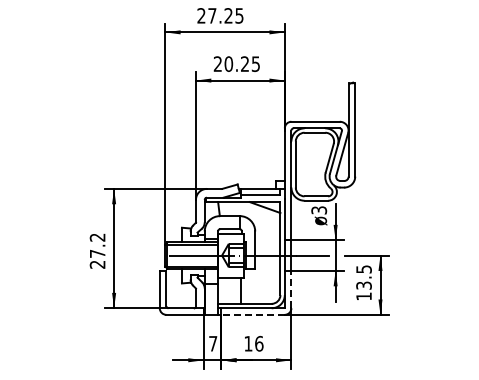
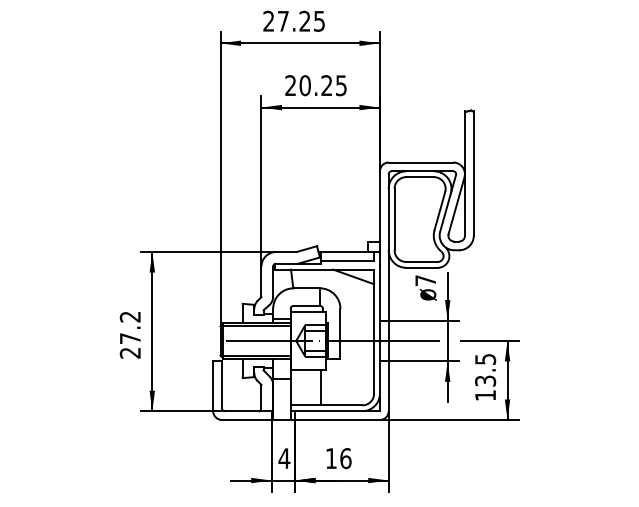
text: (319, 210) -> (426, 280), 3 -> 7
line: (291, 289) -> (388, 386), dashed -> solid
line: (253, 314) -> (338, 419), dashed -> solid
text: (212, 343) -> (283, 458), 7 -> 4

